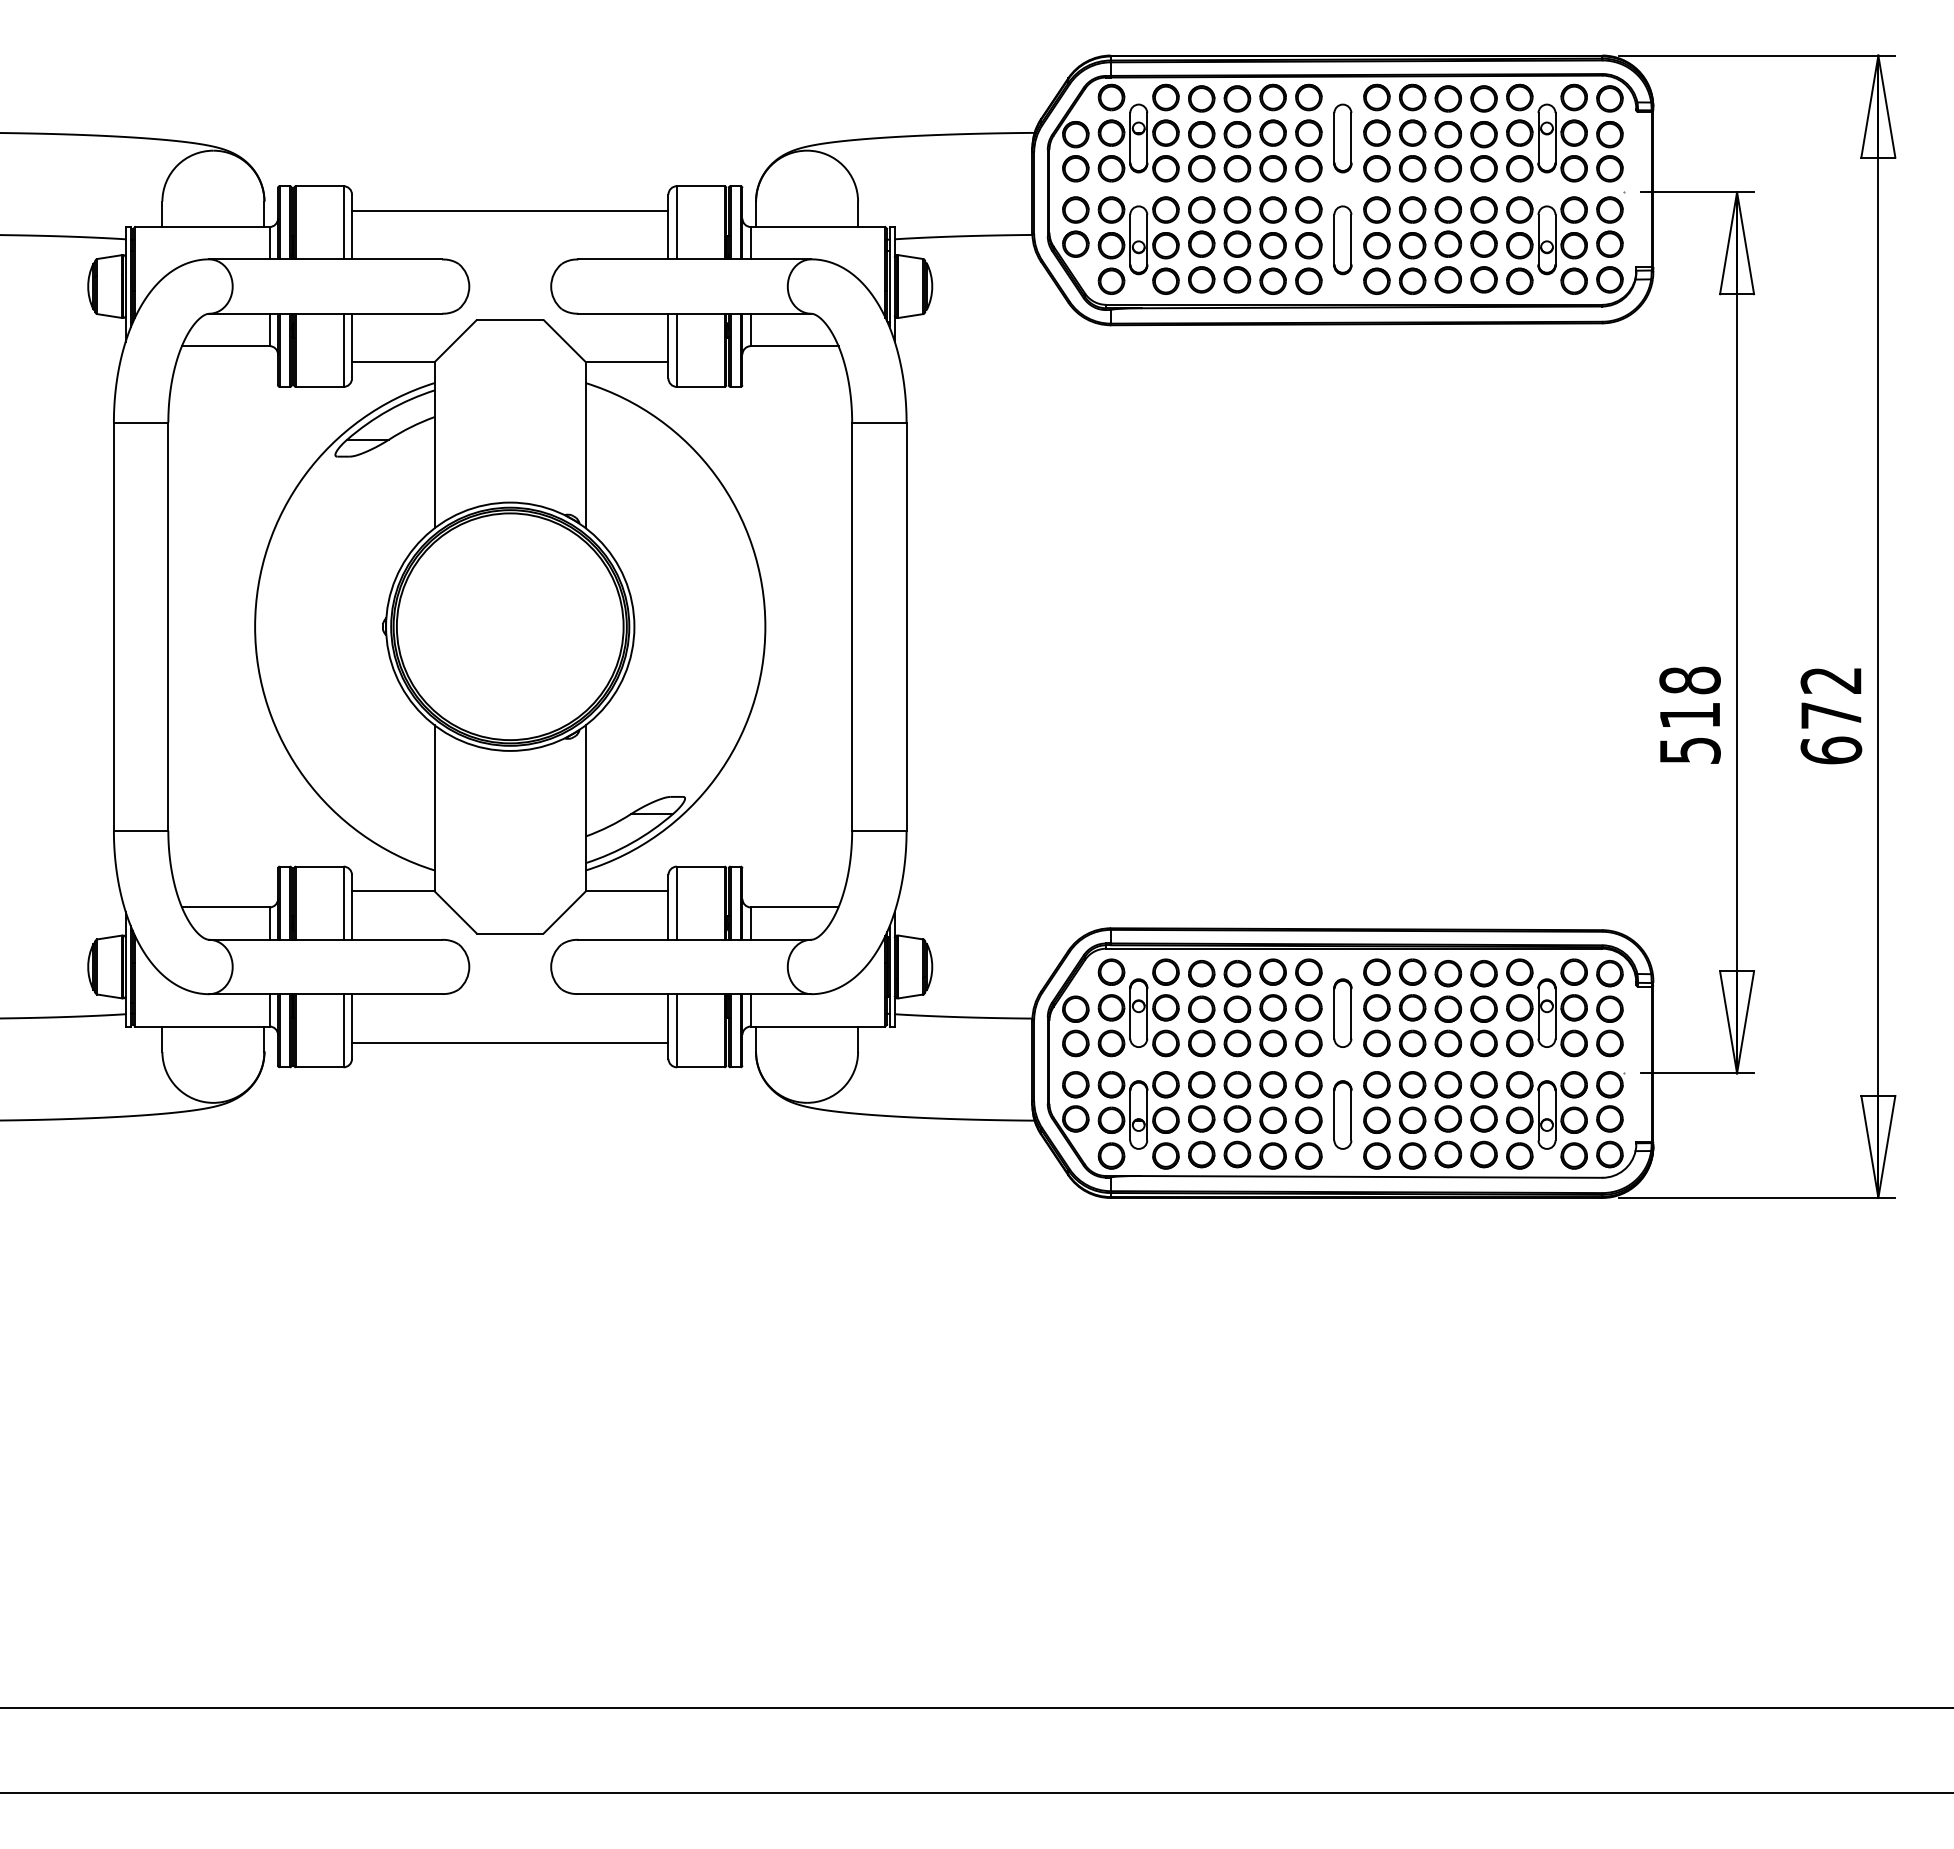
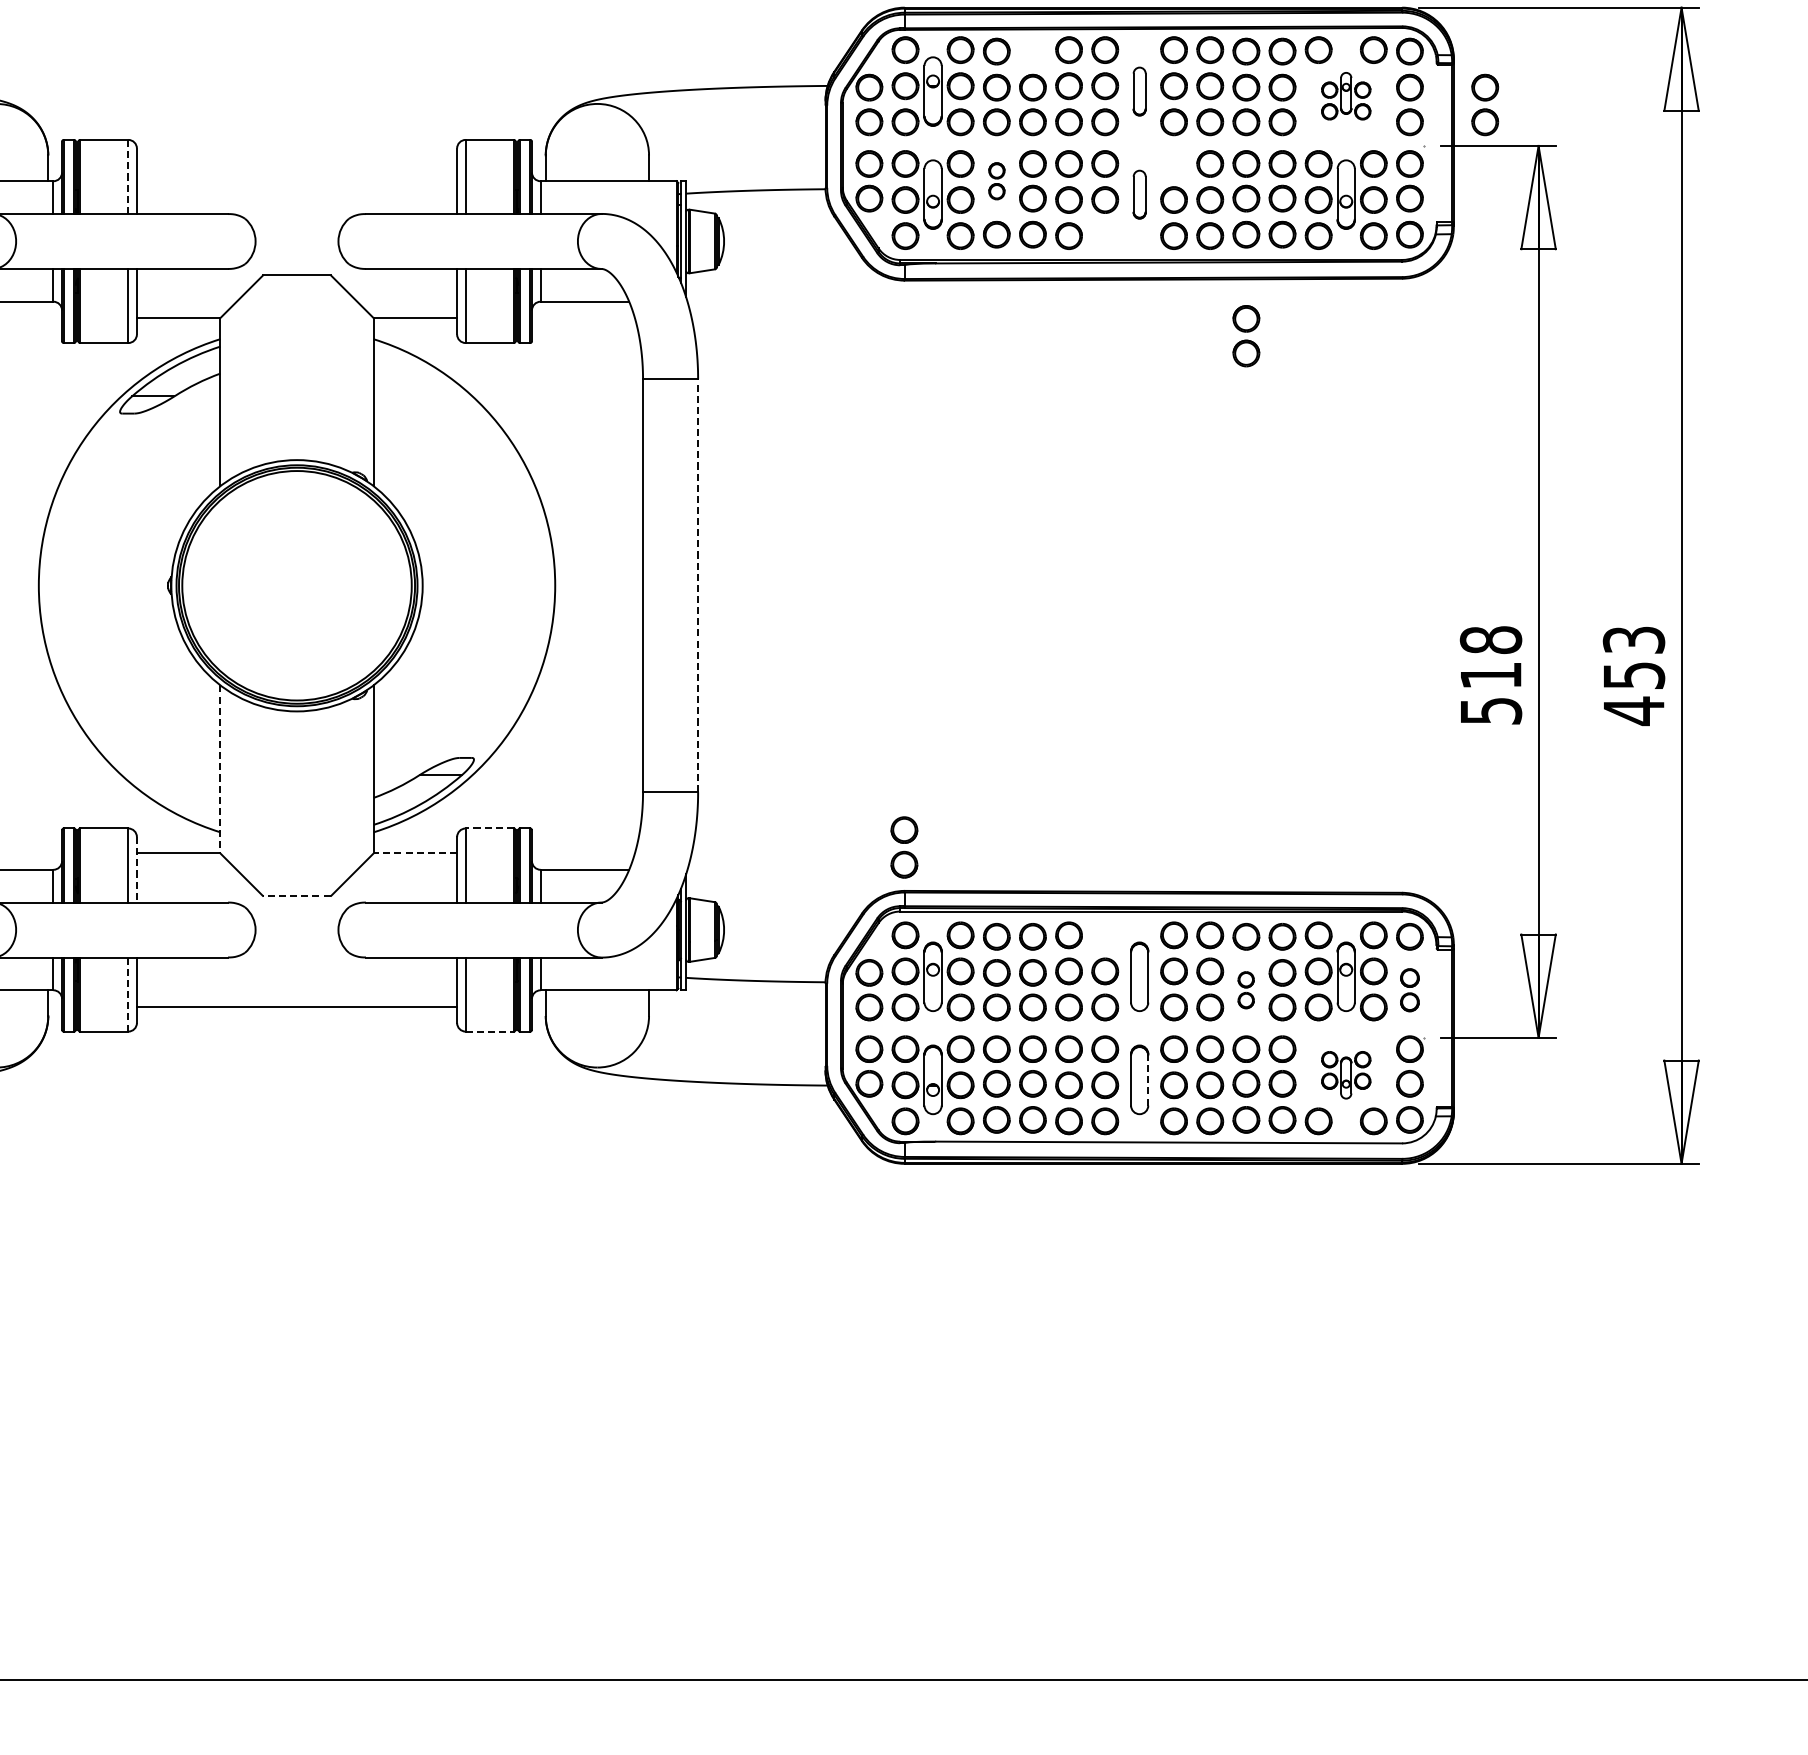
part: (1237, 98) -> (1033, 51), removed
part: (1342, 138) -> (1139, 91), size x0.7
part: (1546, 142) -> (1345, 95), size x0.6
part: (1684, 151) -> (1485, 104), added
part: (1376, 209) -> (1173, 163), removed
line: (510, 210) -> (297, 164), removed
line: (343, 222) -> (128, 176), solid -> dashed
part: (1201, 226) -> (996, 180), size x0.6
part: (1342, 240) -> (1139, 194), size x0.7
part: (1308, 280) -> (1104, 235), removed
part: (1448, 379) -> (1246, 335), added
line: (906, 626) -> (698, 585), solid -> dashed
text: (1831, 716) -> (1634, 676), 672 -> 453
line: (434, 808) -> (220, 769), solid -> dashed
line: (700, 866) -> (489, 828), solid -> dashed
part: (1110, 885) -> (904, 847), added
line: (626, 891) -> (414, 853), solid -> dashed
line: (352, 907) -> (137, 869), solid -> dashed
line: (509, 933) -> (296, 896), solid -> dashed
part: (1308, 971) -> (1104, 934), removed
part: (1447, 1026) -> (1245, 990), size x0.6
part: (1609, 1026) -> (1409, 990), size x0.7
line: (343, 1030) -> (128, 994), solid -> dashed
line: (700, 1067) -> (489, 1031), solid -> dashed
part: (1546, 1110) -> (1345, 1075), size x0.6
line: (1351, 1114) -> (1148, 1079), solid -> dashed

